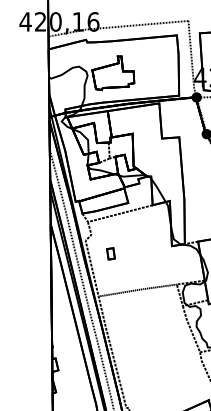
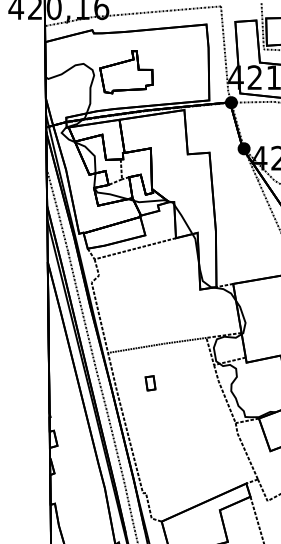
part: (110, 254) -> (150, 383), moved

